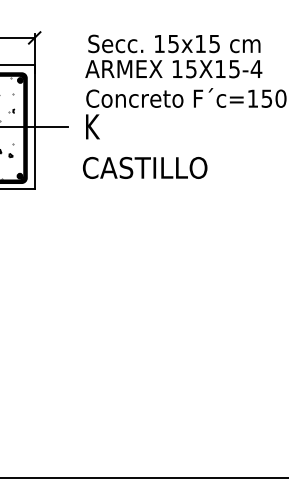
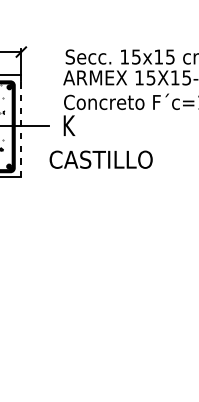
line: (34, 127) -> (21, 126), solid -> dashed
text: (145, 167) -> (101, 159), moved

